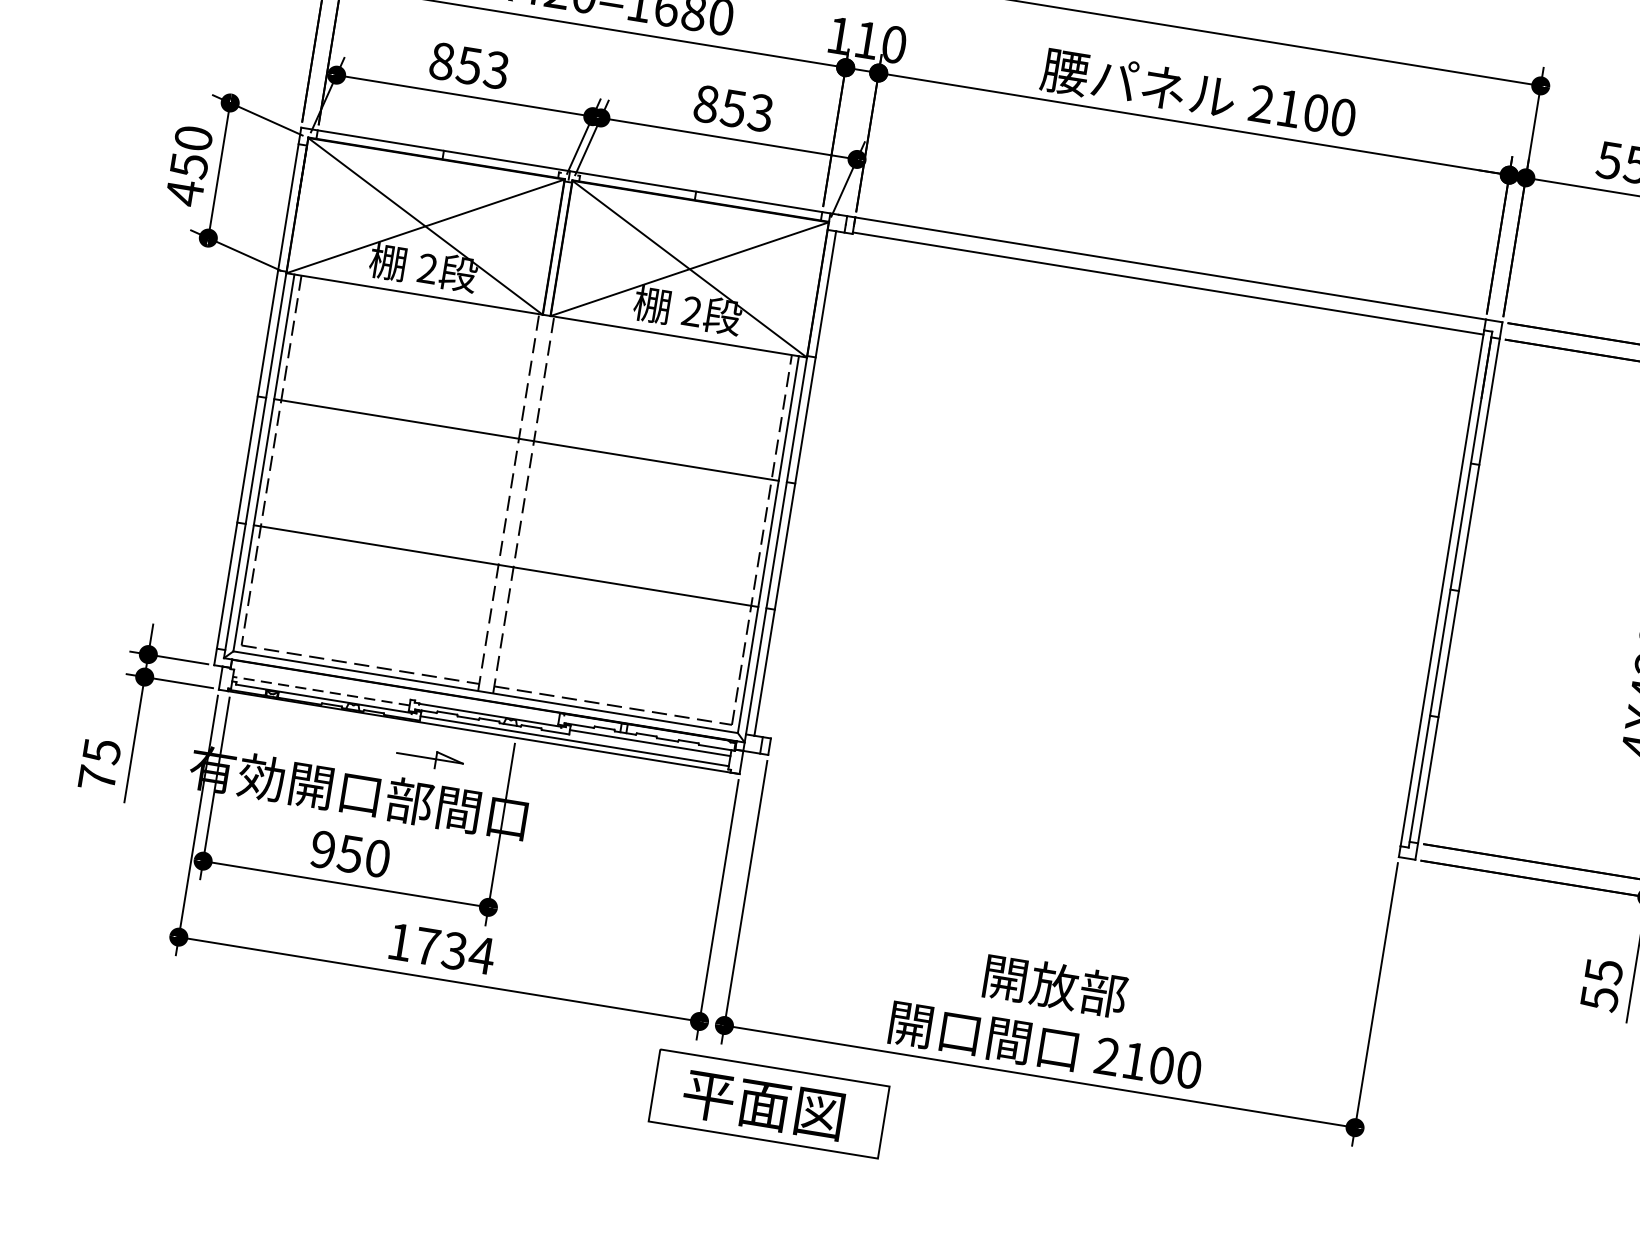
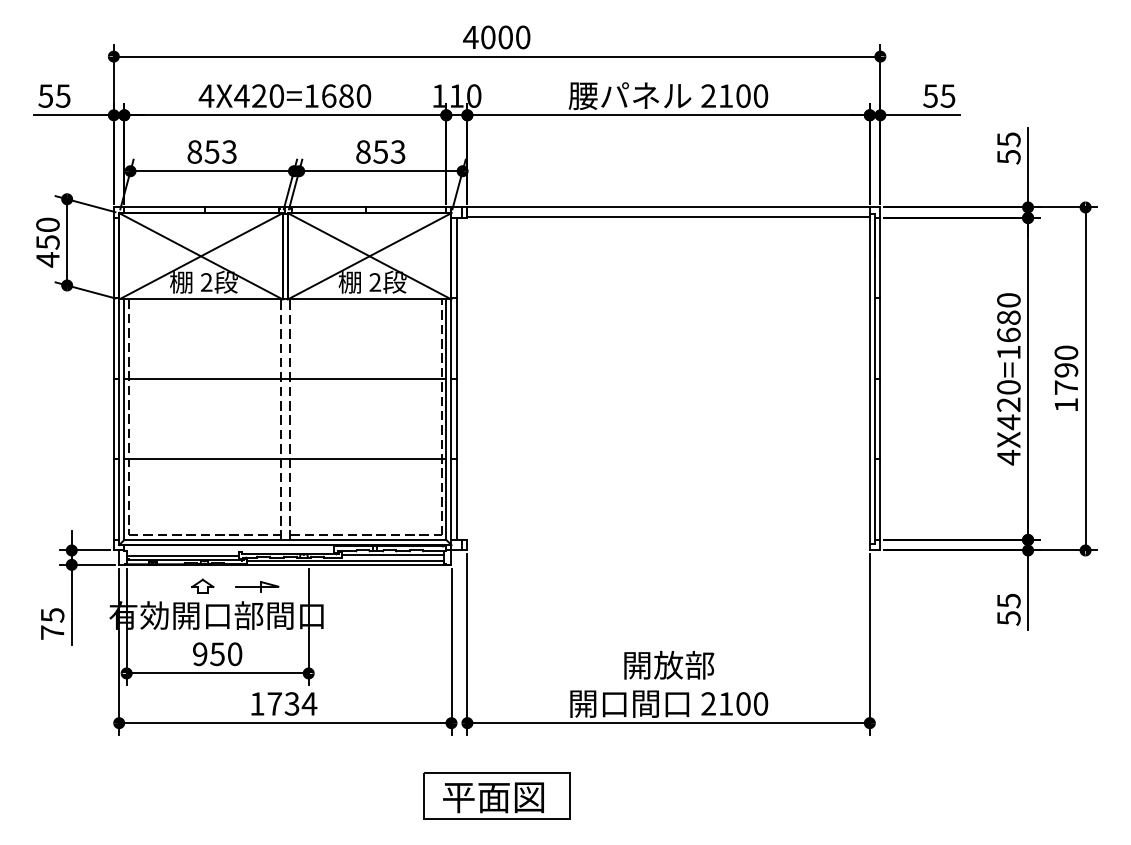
line: (320, 690) -> (182, 555), dashed -> solid
part: (344, 742) -> (202, 585), added
part: (768, 1102) -> (496, 795), moved

